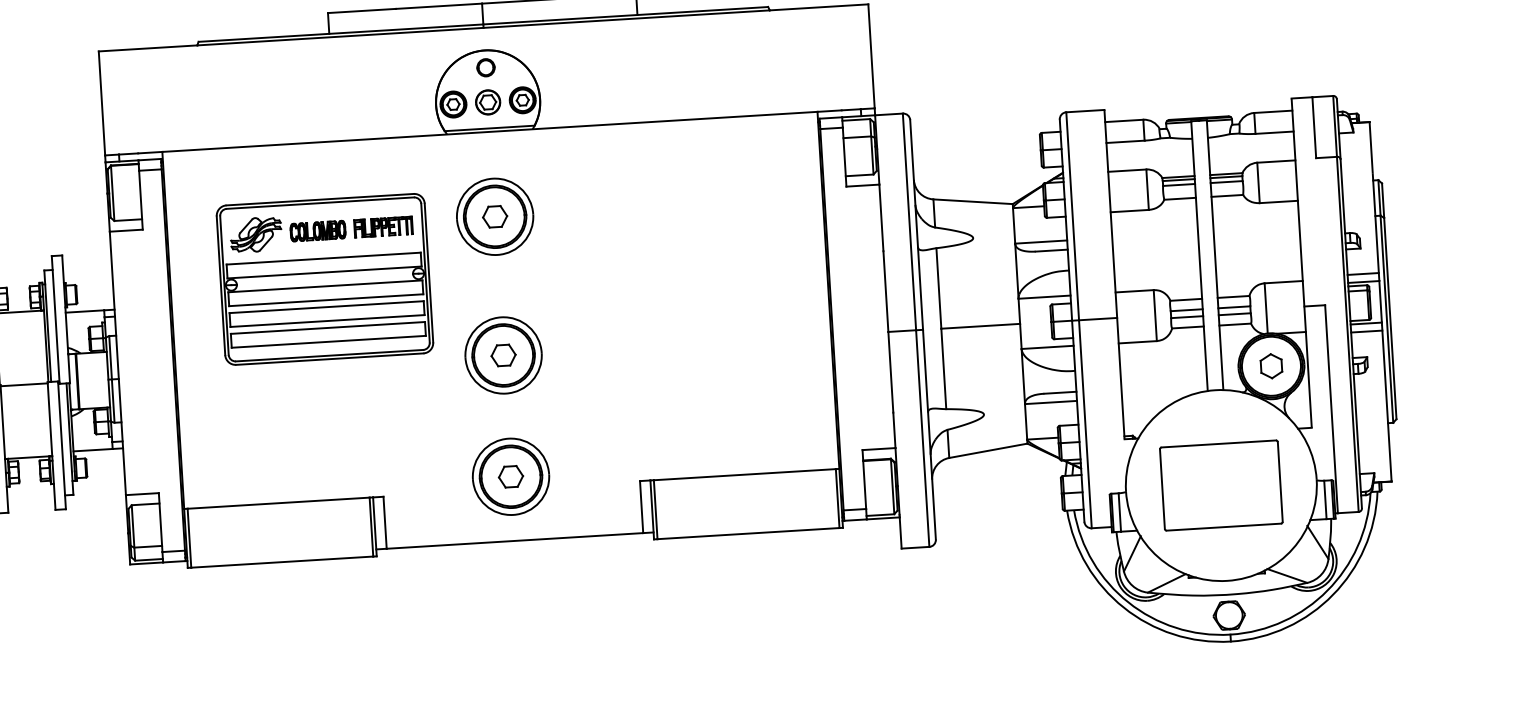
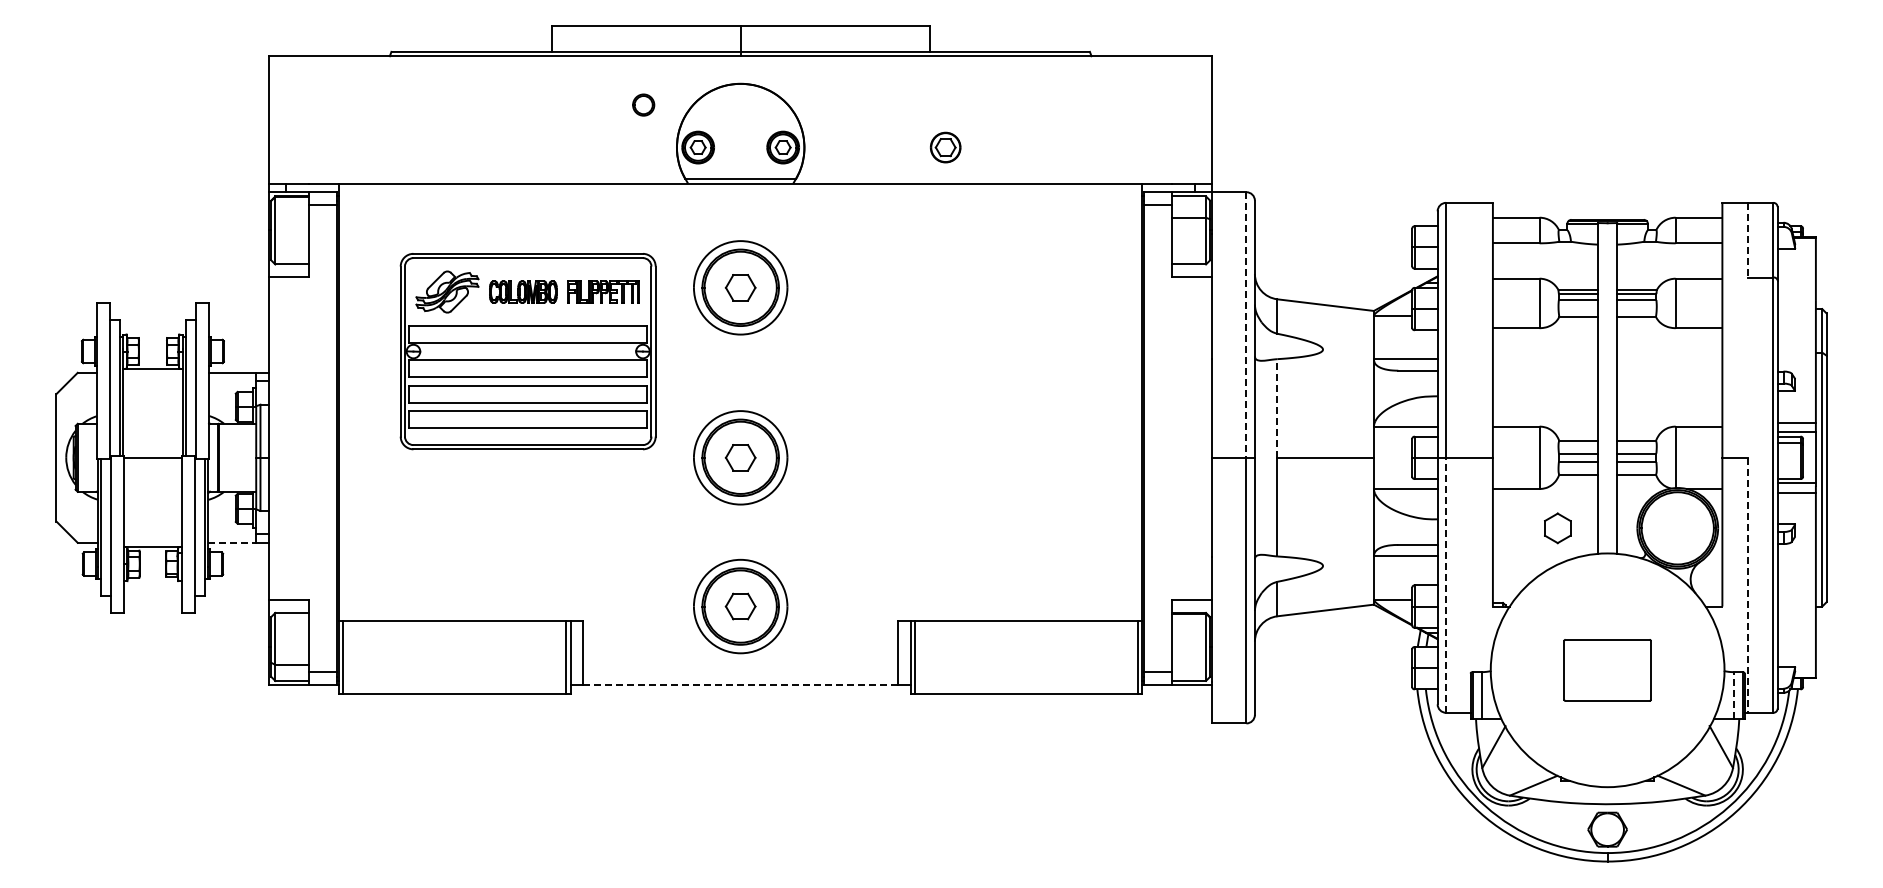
part: (485, 67) -> (643, 104), moved
part: (487, 102) -> (945, 147), moved
line: (1313, 127) -> (1747, 240), solid -> dashed
line: (909, 222) -> (1246, 325), solid -> dashed
line: (938, 287) -> (1277, 407), solid -> dashed
part: (1271, 366) -> (1557, 528), moved
line: (1331, 409) -> (1747, 585), solid -> dashed
line: (1085, 423) -> (1446, 584), solid -> dashed
line: (93, 449) -> (232, 542), solid -> dashed
part: (1221, 485) -> (1607, 670), size x0.6
line: (1325, 499) -> (1733, 695), solid -> dashed
line: (515, 541) -> (741, 685), solid -> dashed

